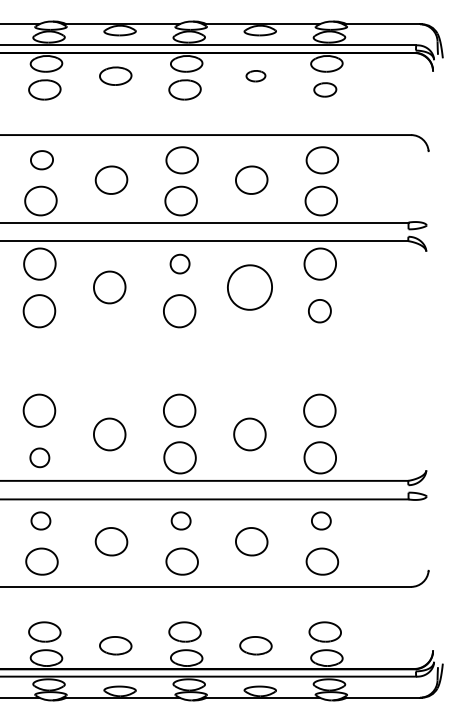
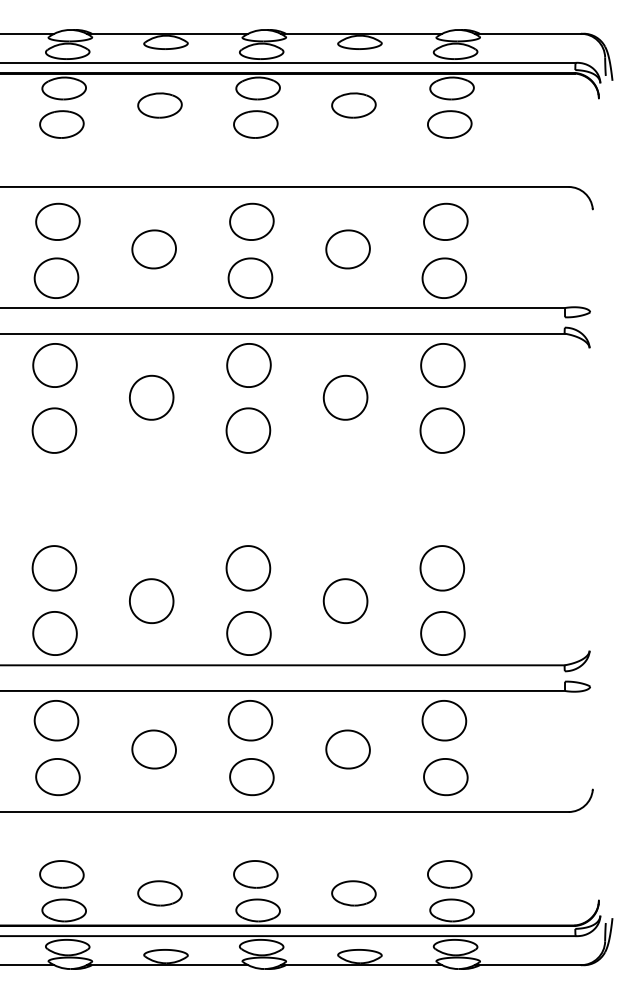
part: (255, 76) -> (353, 105), size x1.67
part: (325, 89) -> (449, 124), size x1.43
part: (41, 160) -> (57, 221), size x1.43
part: (179, 264) -> (248, 365), size x1.67
part: (249, 287) -> (345, 397), size x0.71
part: (319, 311) -> (442, 430), size x1.43
part: (39, 457) -> (54, 633), size x1.67
part: (40, 520) -> (56, 720), size x1.67
part: (181, 520) -> (250, 720), size x1.67
part: (321, 520) -> (444, 720), size x1.67

